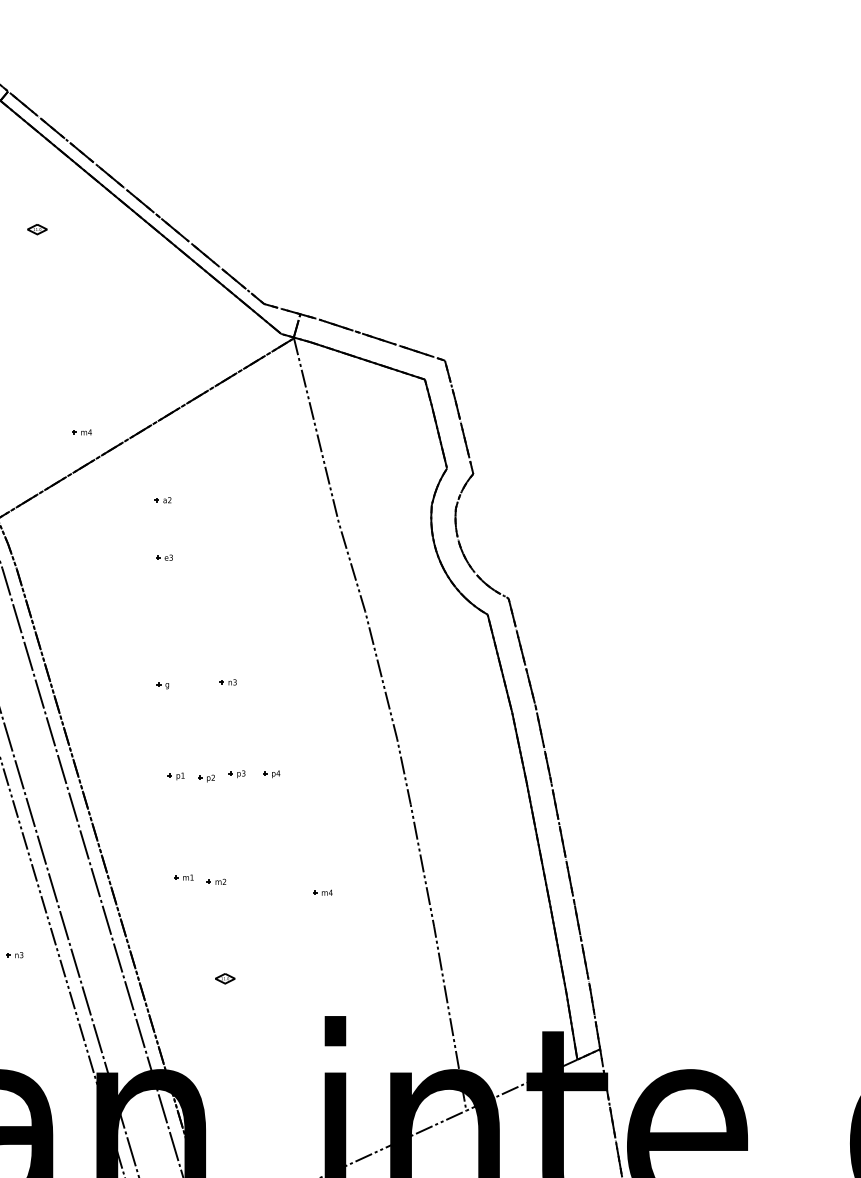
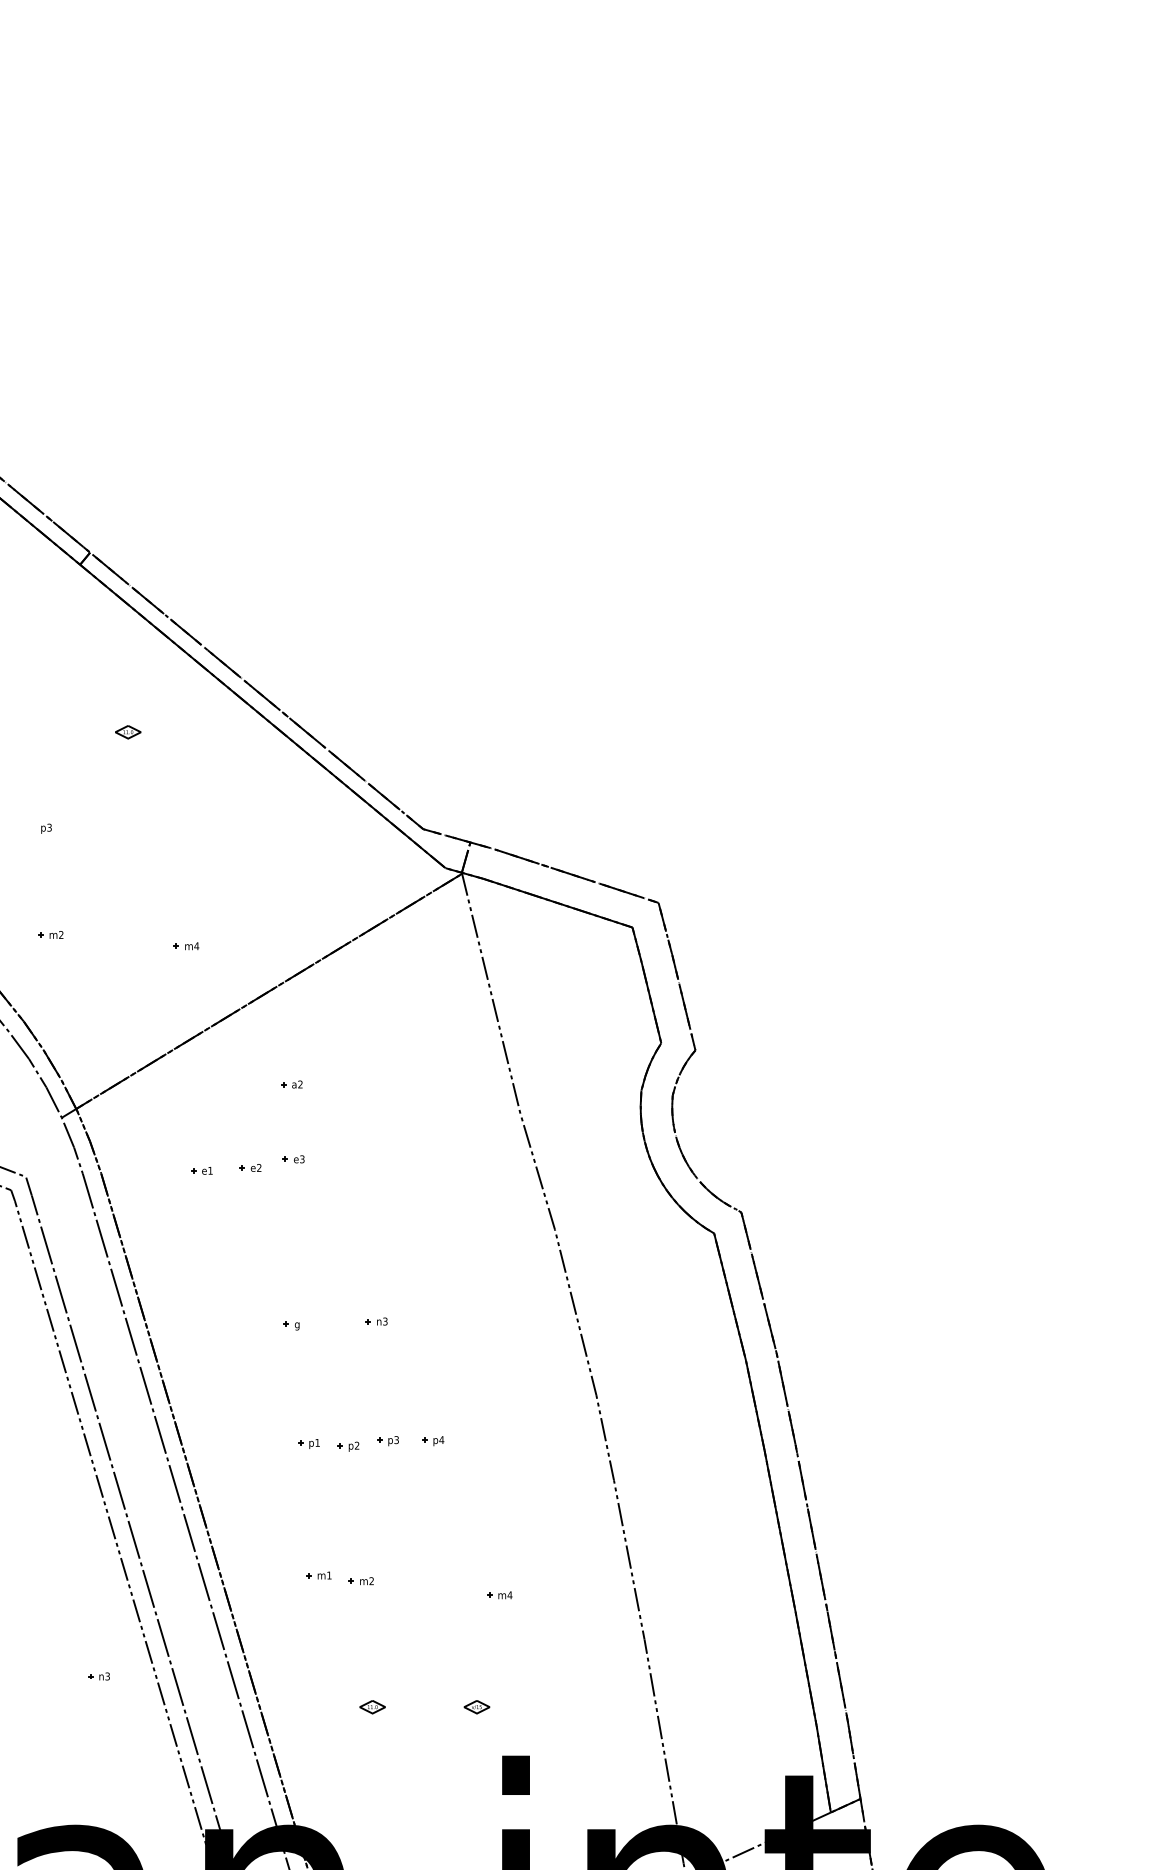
part: (82, 432) -> (186, 946), moved
part: (131, 564) -> (250, 1167), added
part: (93, 566) -> (201, 1170), added
part: (305, 978) -> (476, 1707), added

